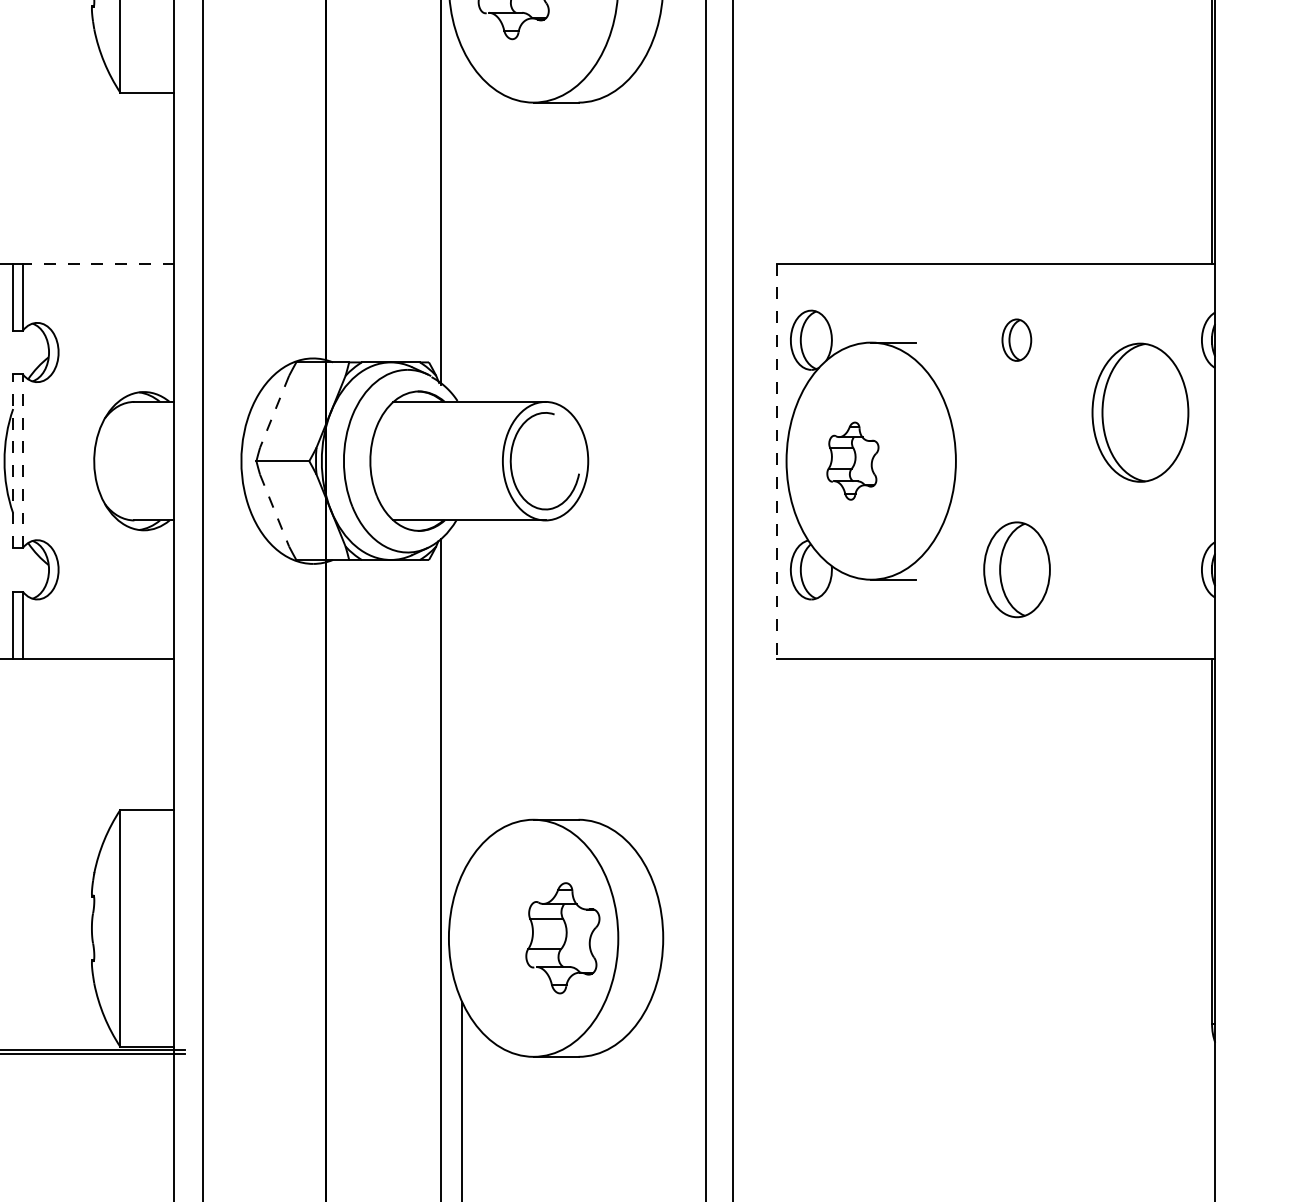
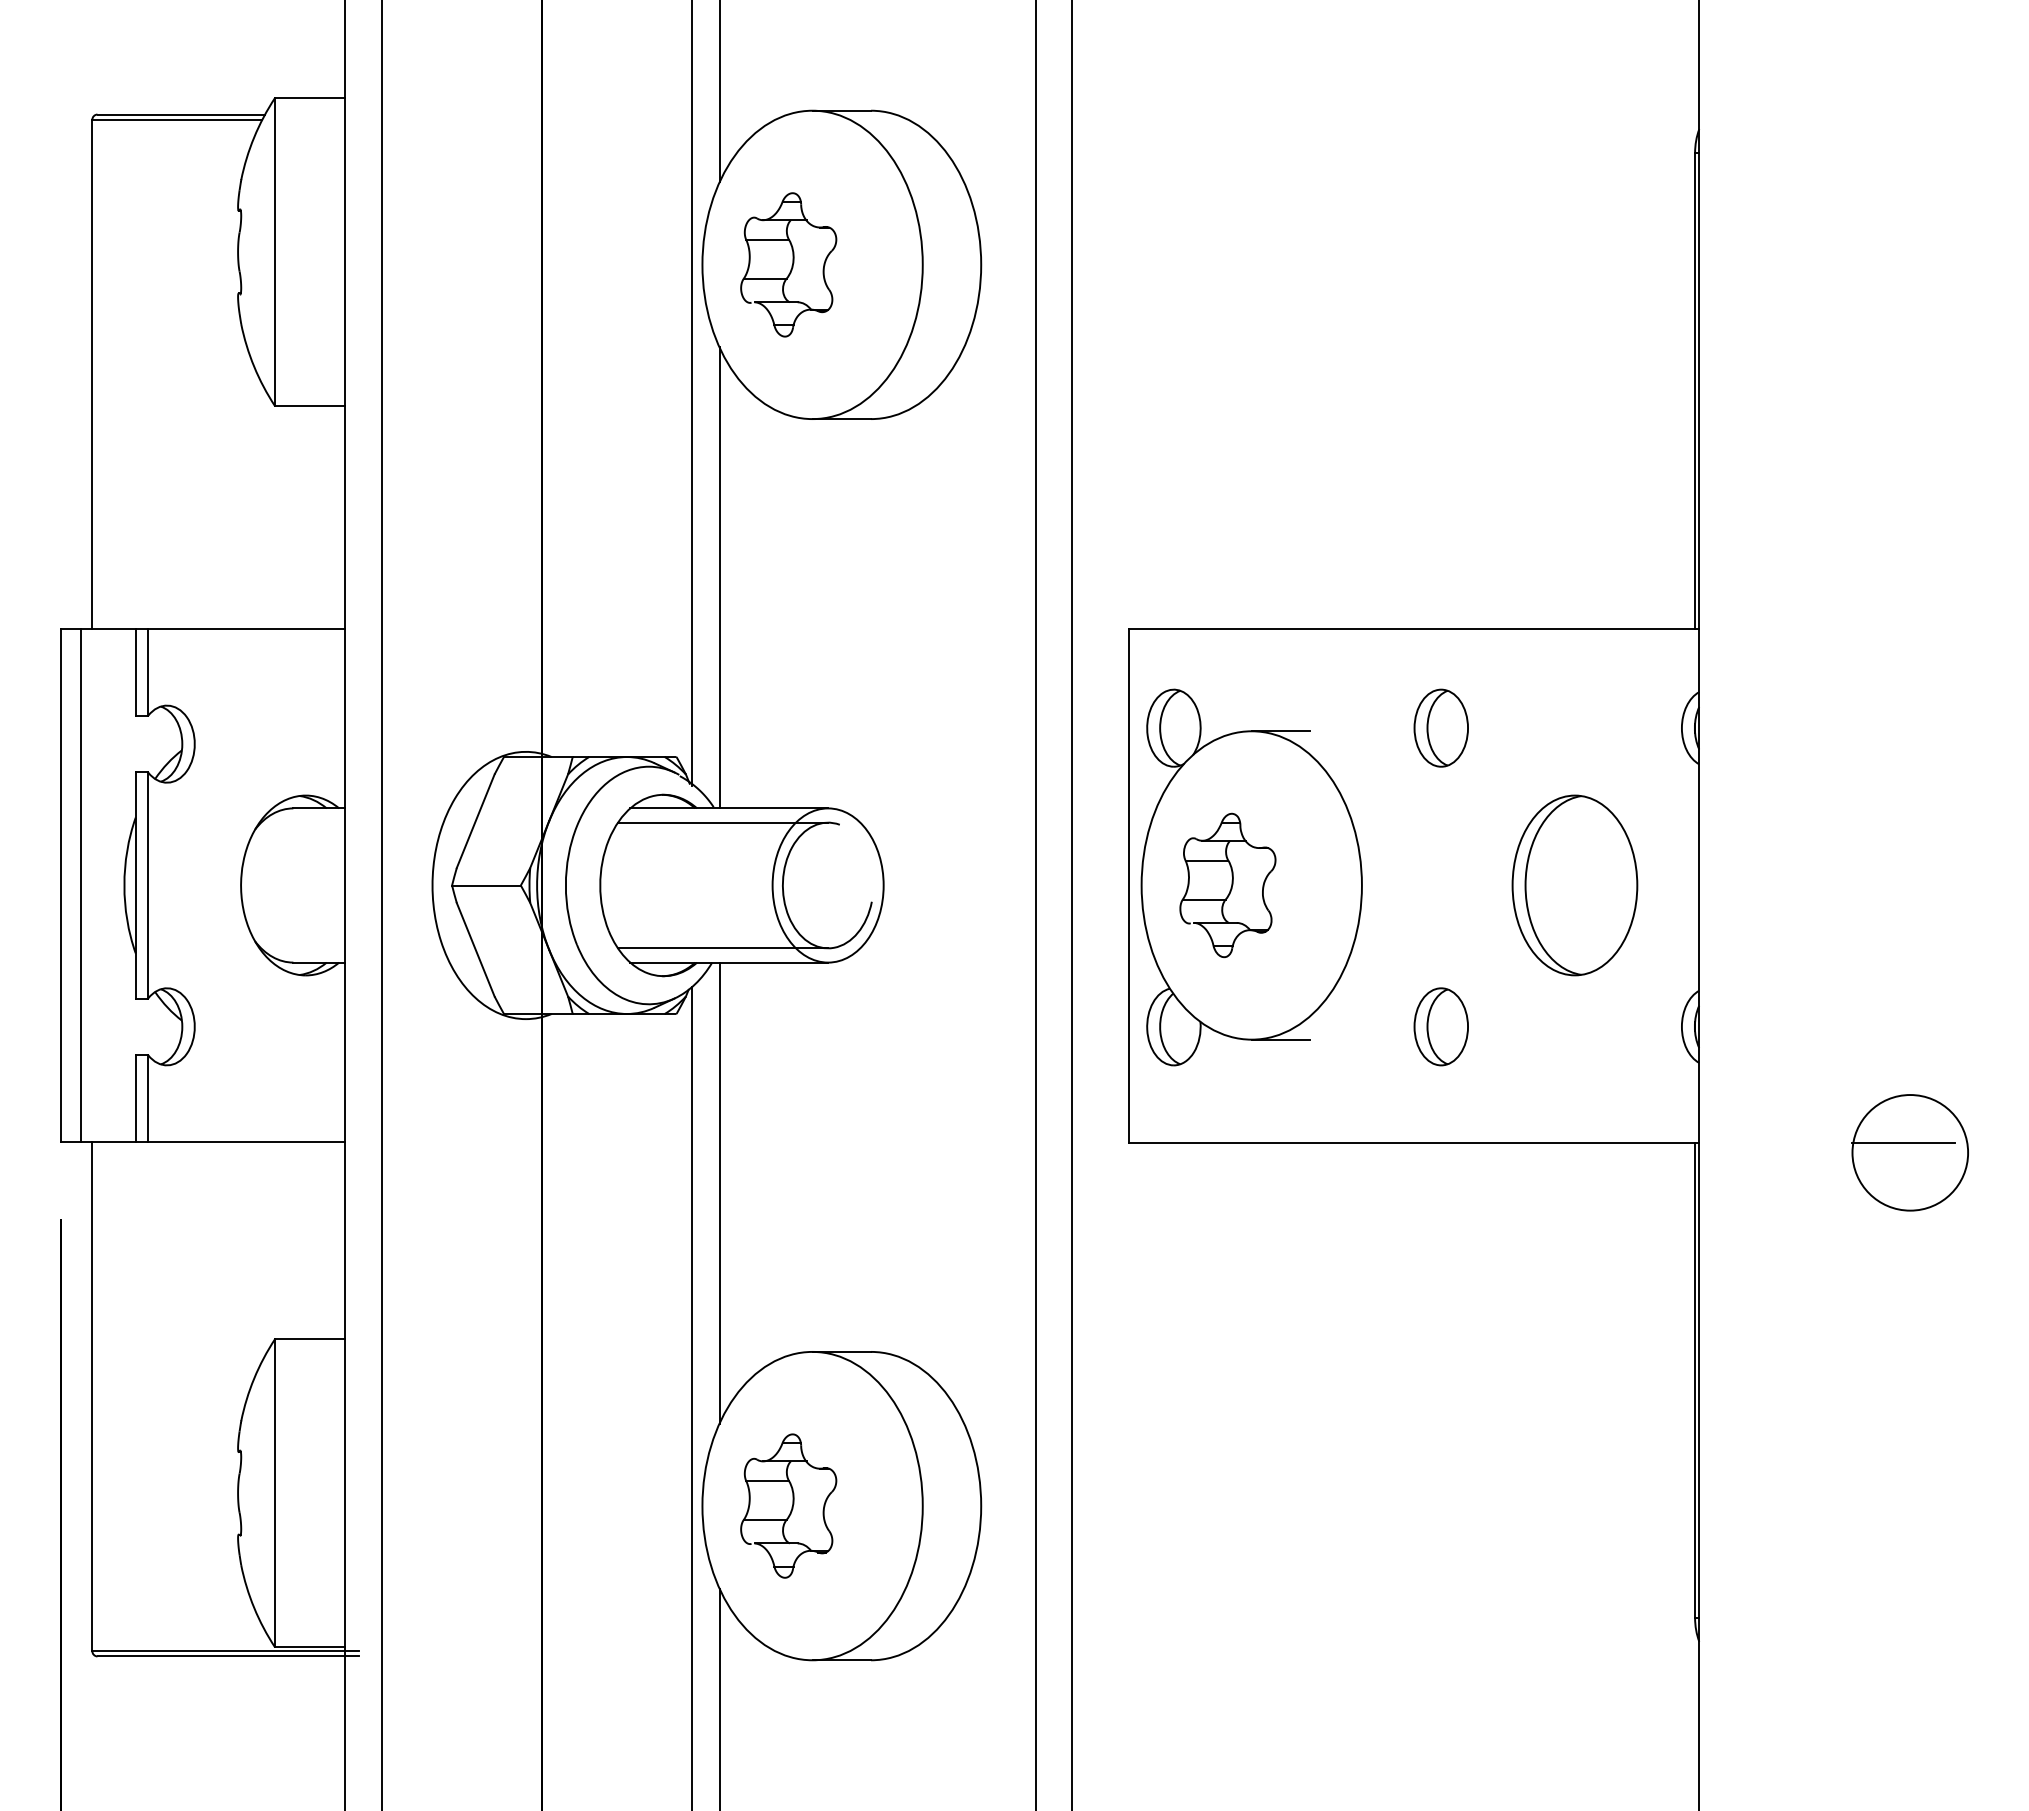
line: (462, 224) -> (719, 577), added
line: (98, 263) -> (246, 628), dashed -> solid
part: (1016, 339) -> (1440, 727), size x1.43
line: (274, 411) -> (475, 821), dashed -> solid
line: (464, 412) -> (722, 822), added
part: (1140, 412) -> (1574, 885), moved
line: (13, 461) -> (135, 885), dashed -> solid
line: (23, 461) -> (148, 885), dashed -> solid
line: (777, 461) -> (1129, 885), dashed -> solid
part: (852, 461) -> (1227, 885), size x1.43
line: (464, 509) -> (722, 948), added
line: (274, 511) -> (475, 950), dashed -> solid
part: (1016, 569) -> (1440, 1026), size x0.62
line: (462, 697) -> (719, 1192), added
part: (562, 937) -> (788, 1505), moved

